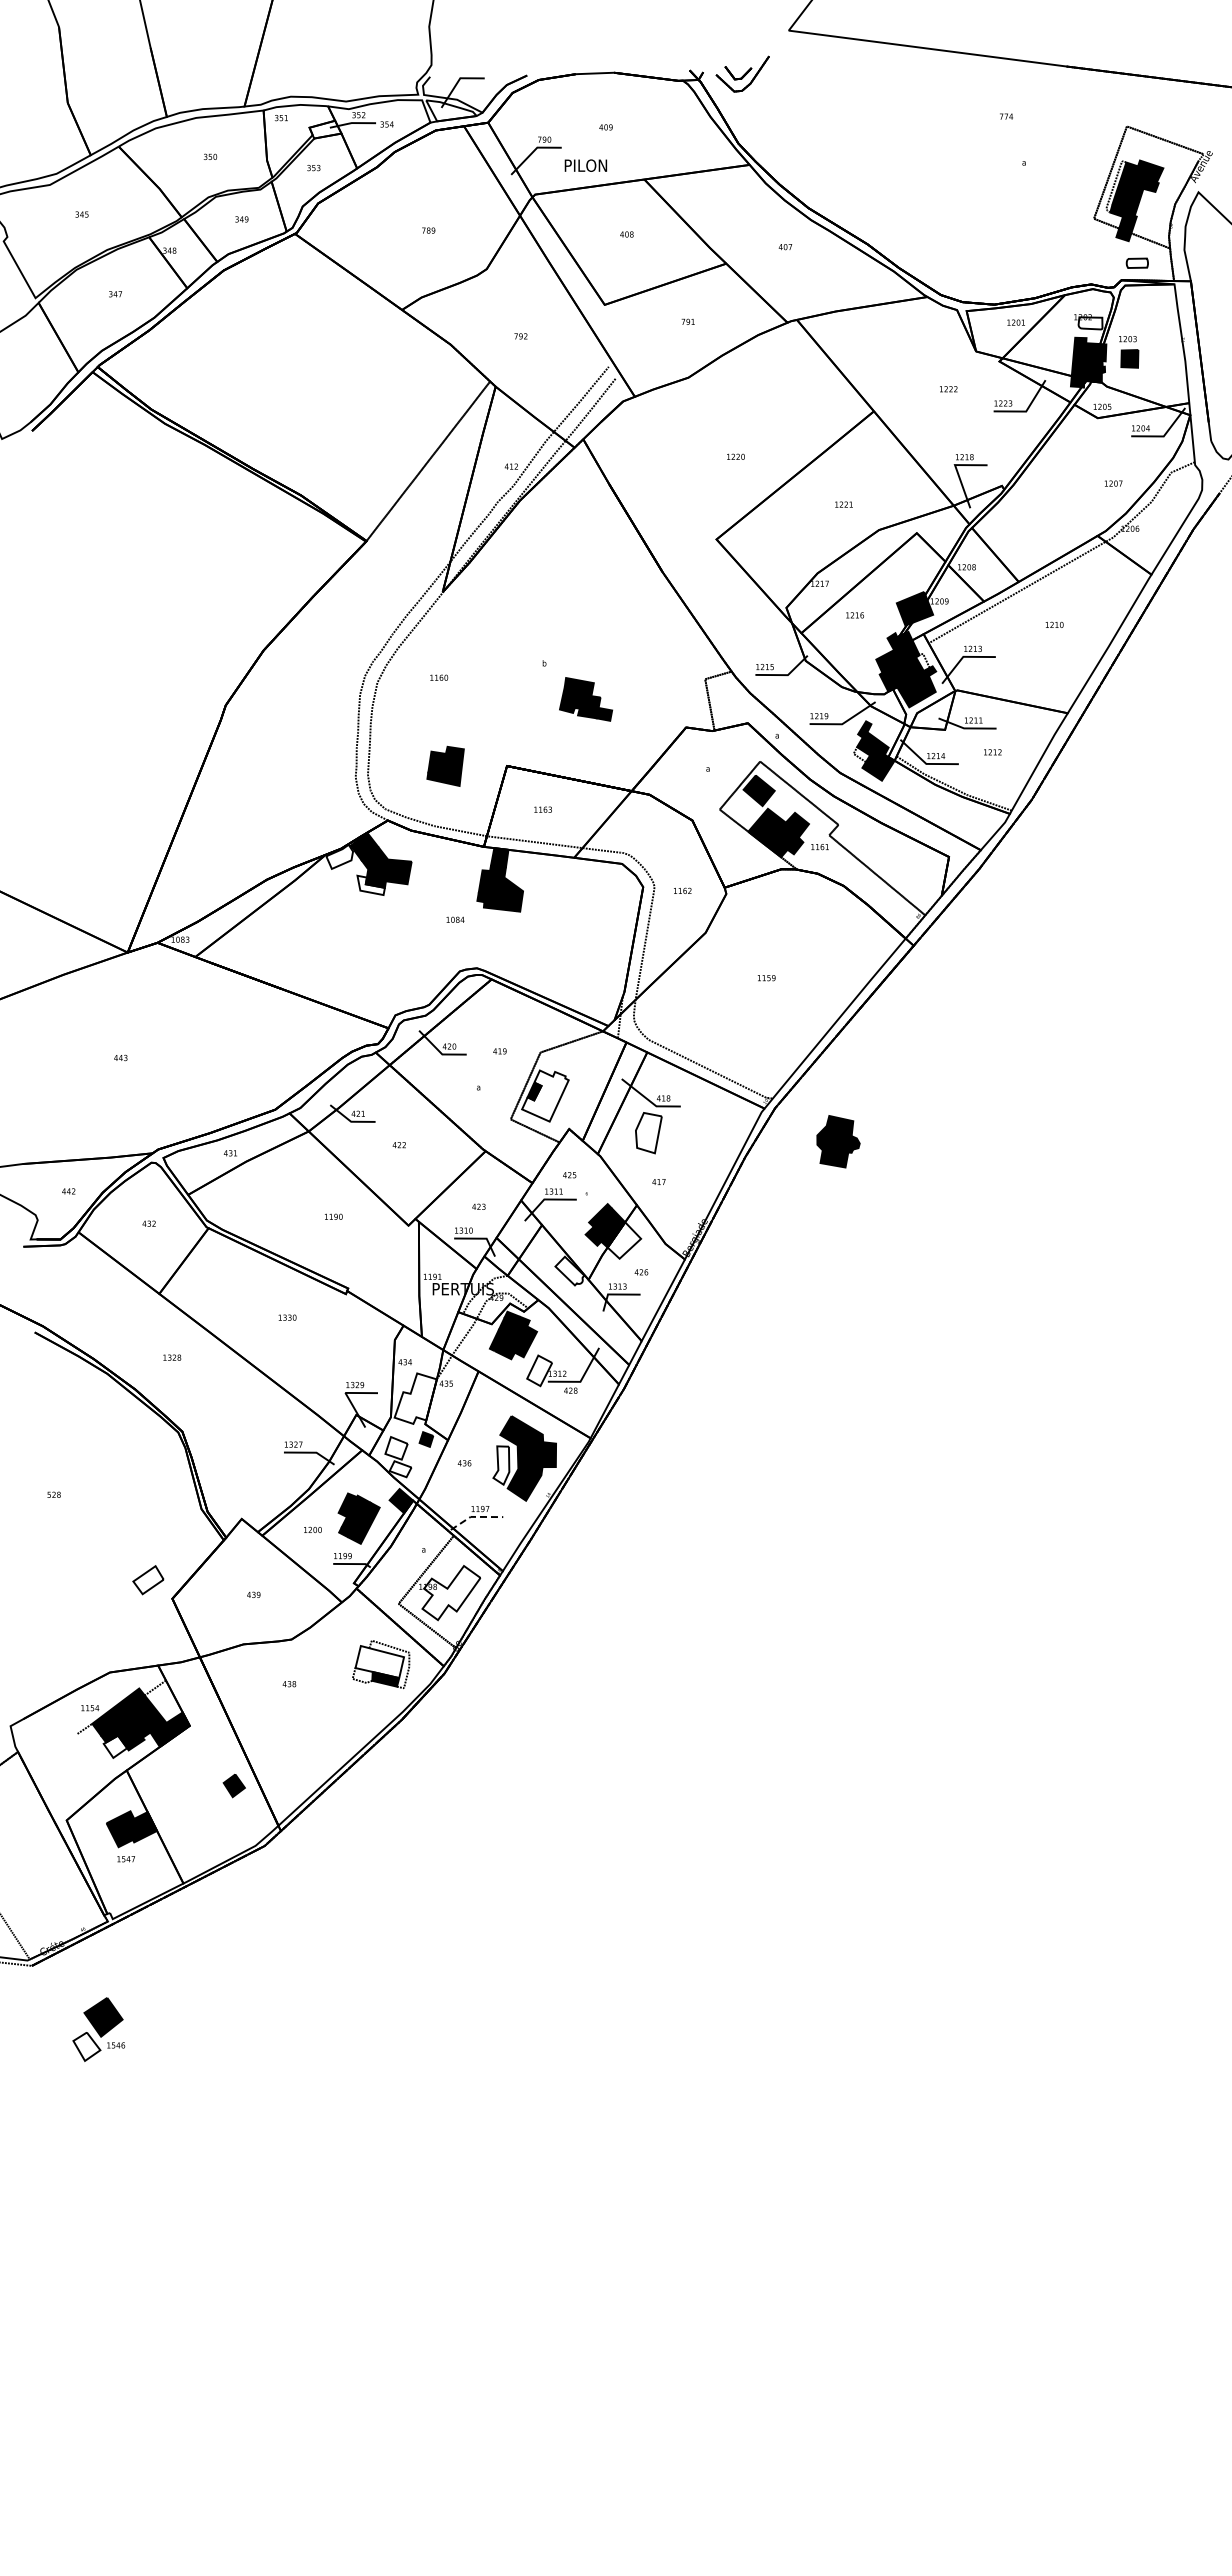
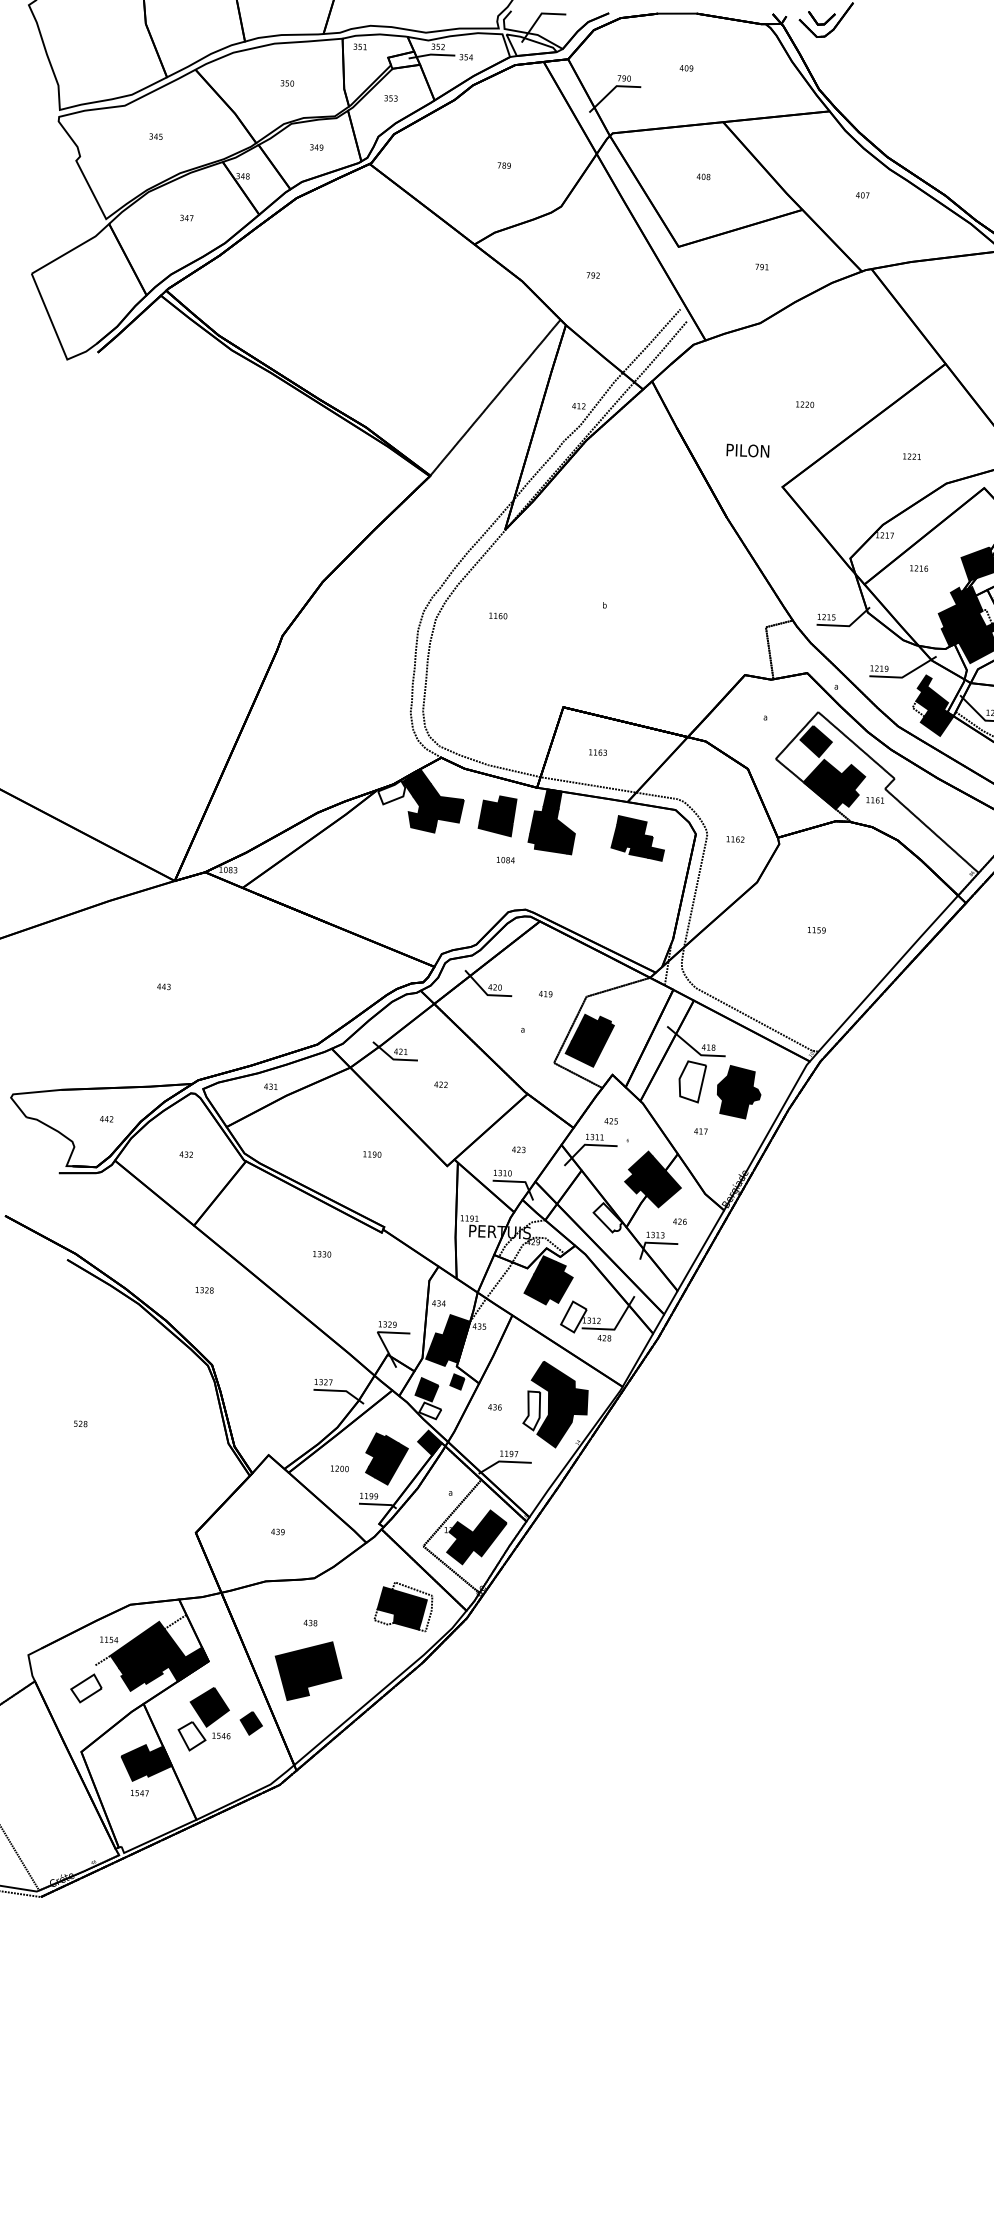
text: (585, 165) -> (747, 450), moved
part: (586, 699) -> (638, 838), moved
part: (445, 765) -> (497, 815), moved
fill: (370, 885) -> (421, 822), added
fill: (545, 1095) -> (589, 1040), added
part: (838, 1141) -> (739, 1092), moved
fill: (624, 1240) -> (664, 1189), added
fill: (415, 1398) -> (447, 1340), added
fill: (396, 1448) -> (426, 1389), added
line: (474, 1516) -> (502, 1461), dashed -> solid
part: (148, 1580) -> (86, 1688), moved
fill: (451, 1593) -> (476, 1537), added
fill: (379, 1662) -> (401, 1604), added
part: (288, 1731) -> (307, 1670), added
fill: (115, 1746) -> (133, 1679), added
part: (98, 2029) -> (204, 1719), moved

